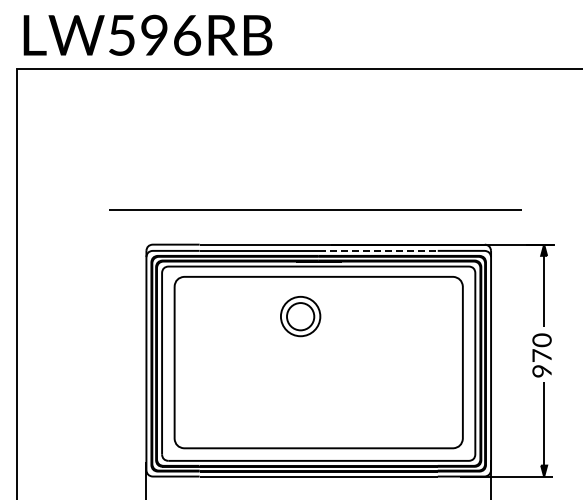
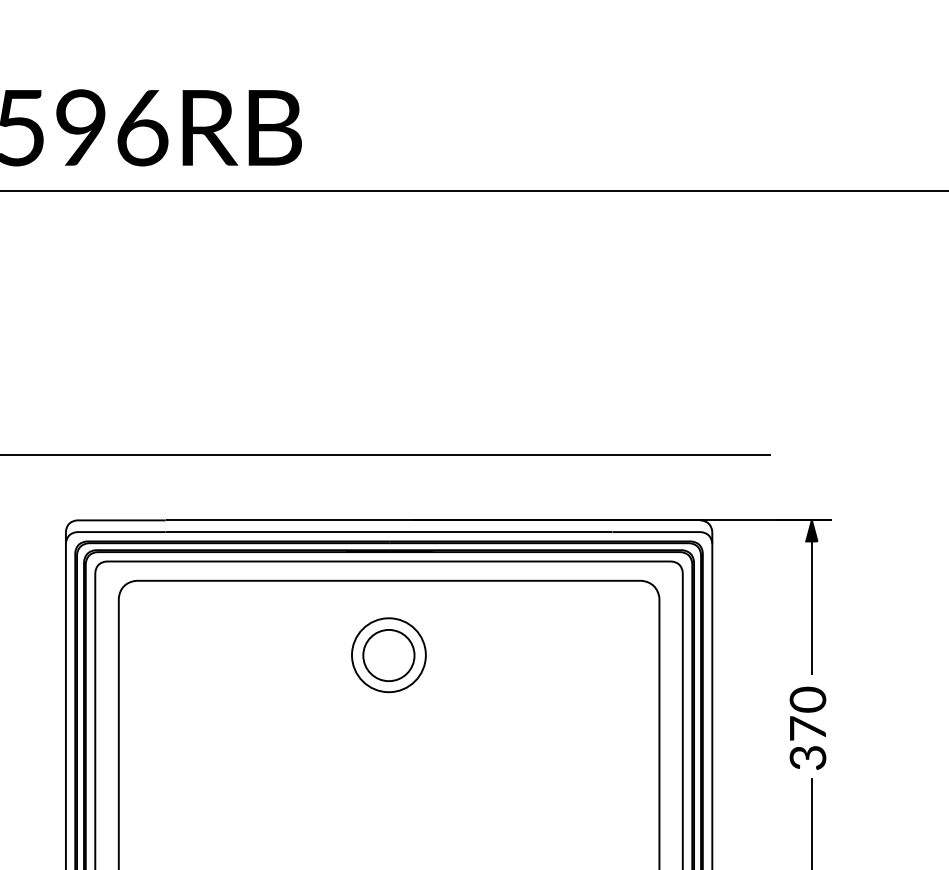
line: (378, 250) -> (501, 531), dashed -> solid
part: (300, 316) -> (388, 655), moved
text: (541, 371) -> (806, 758), 970 -> 370

